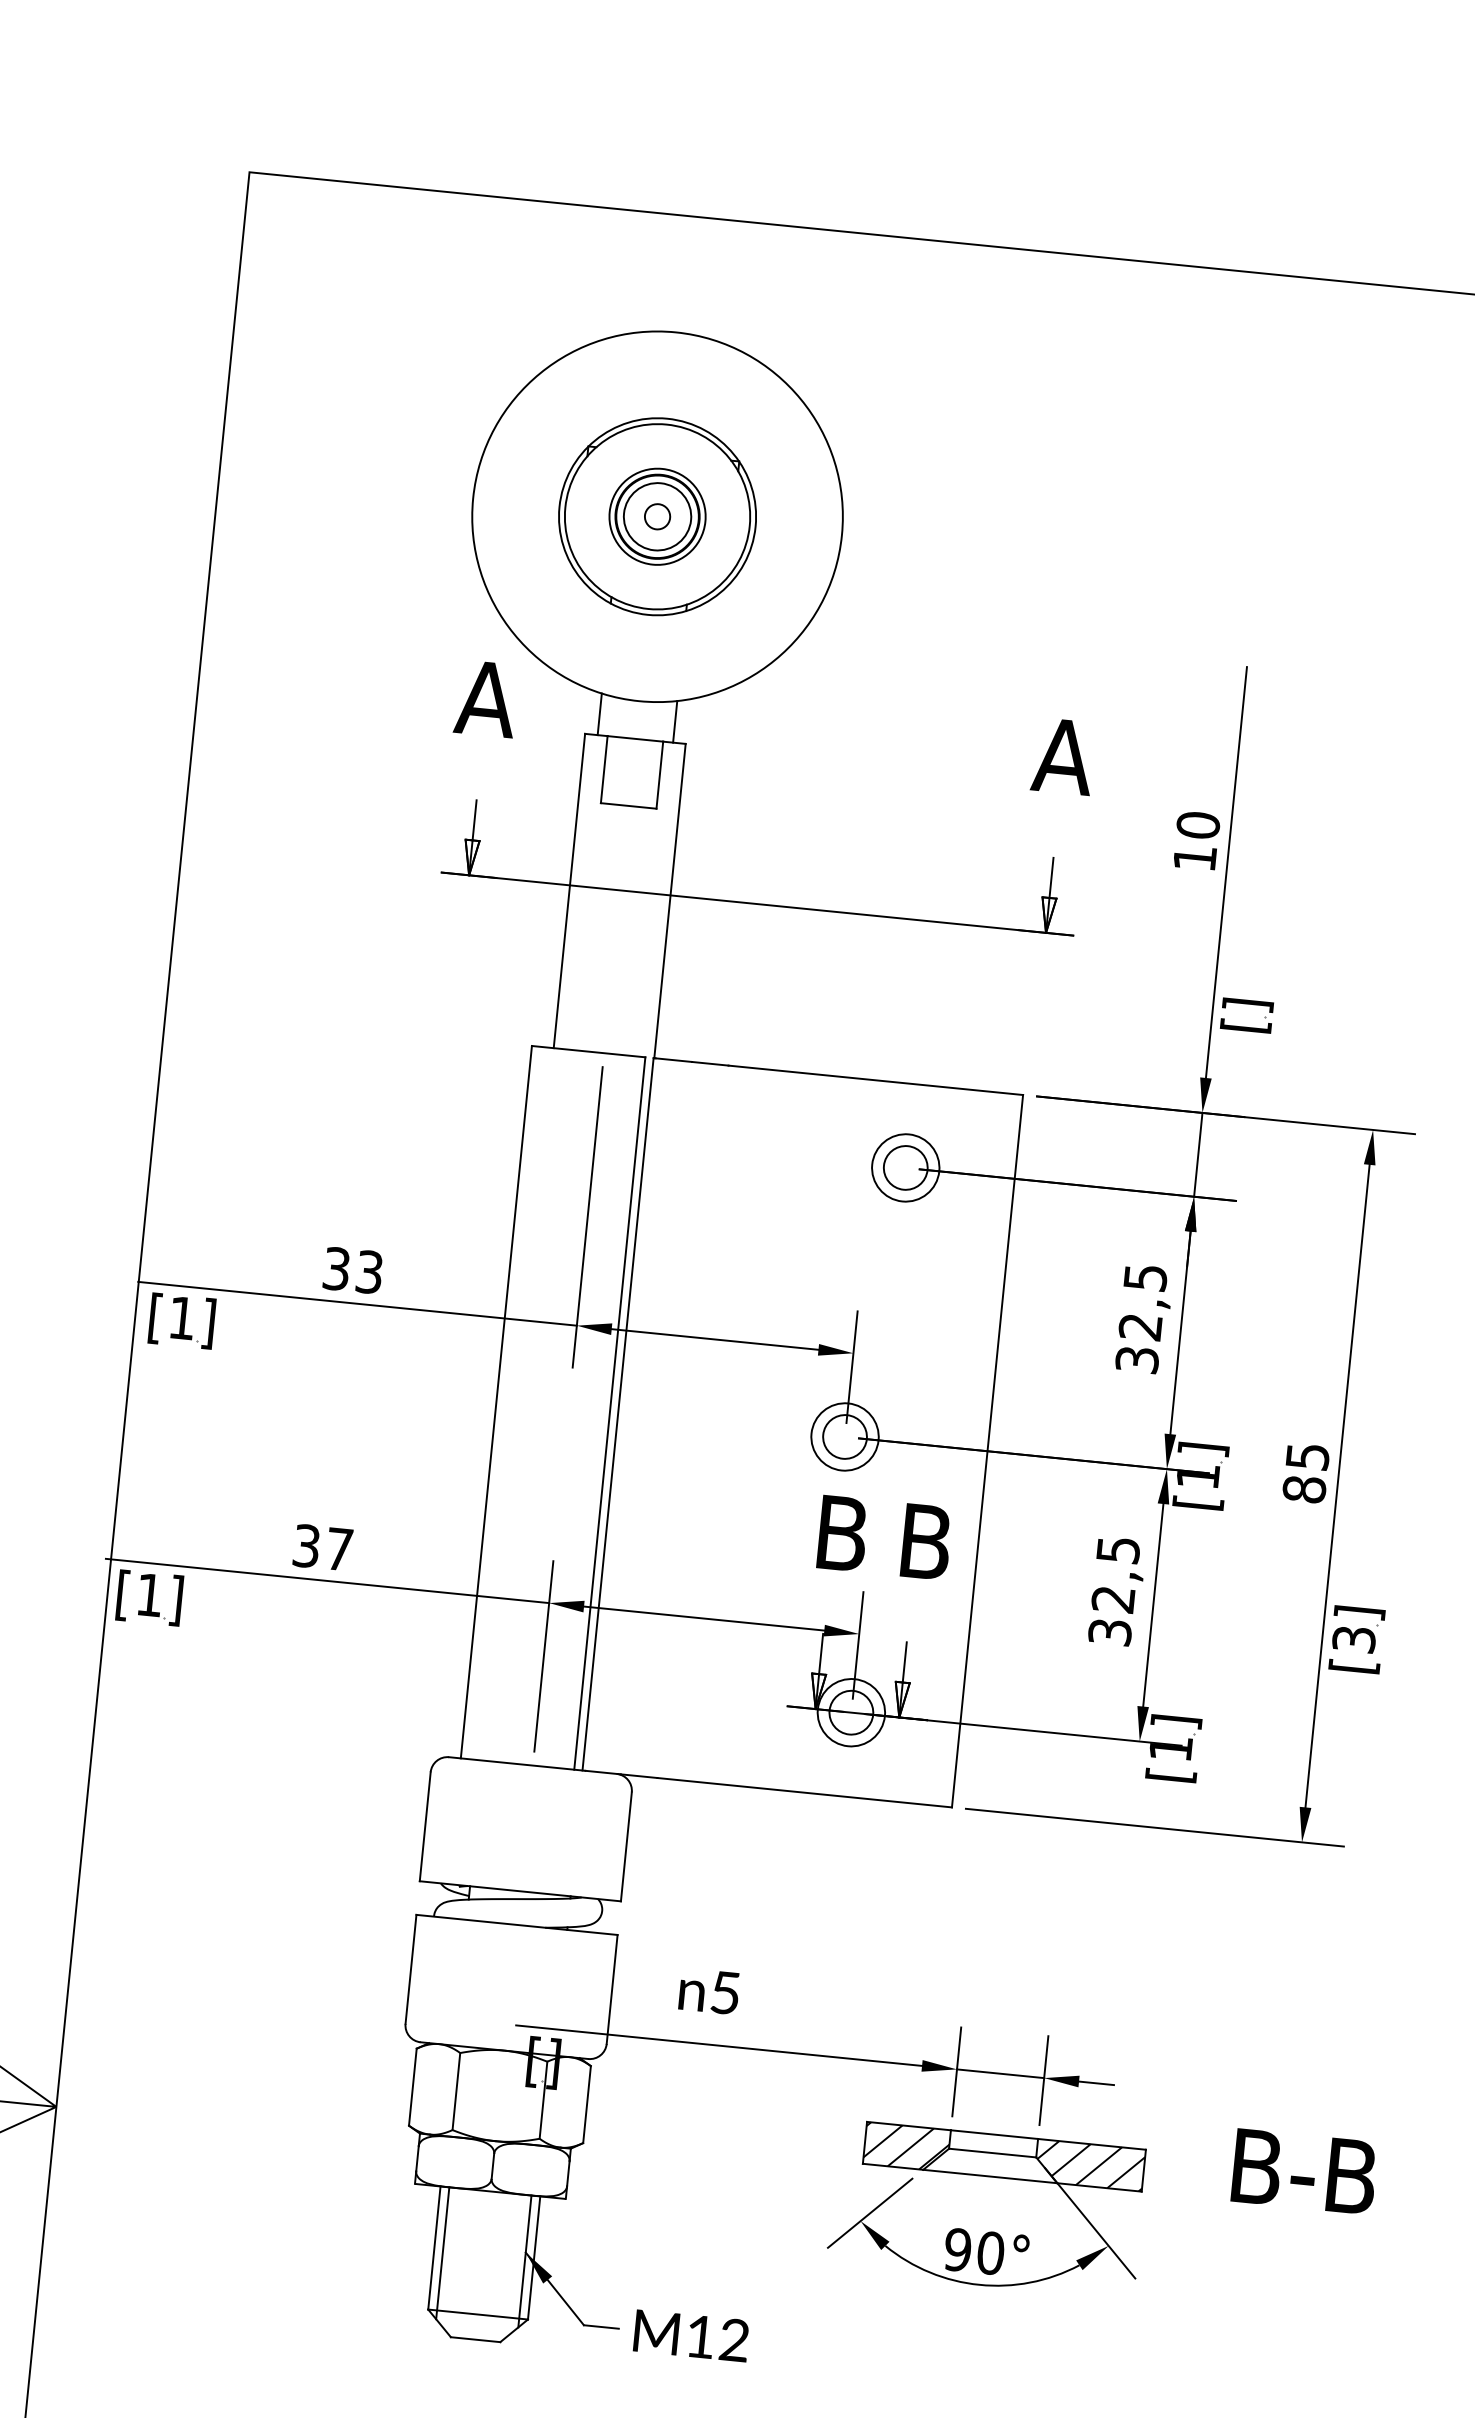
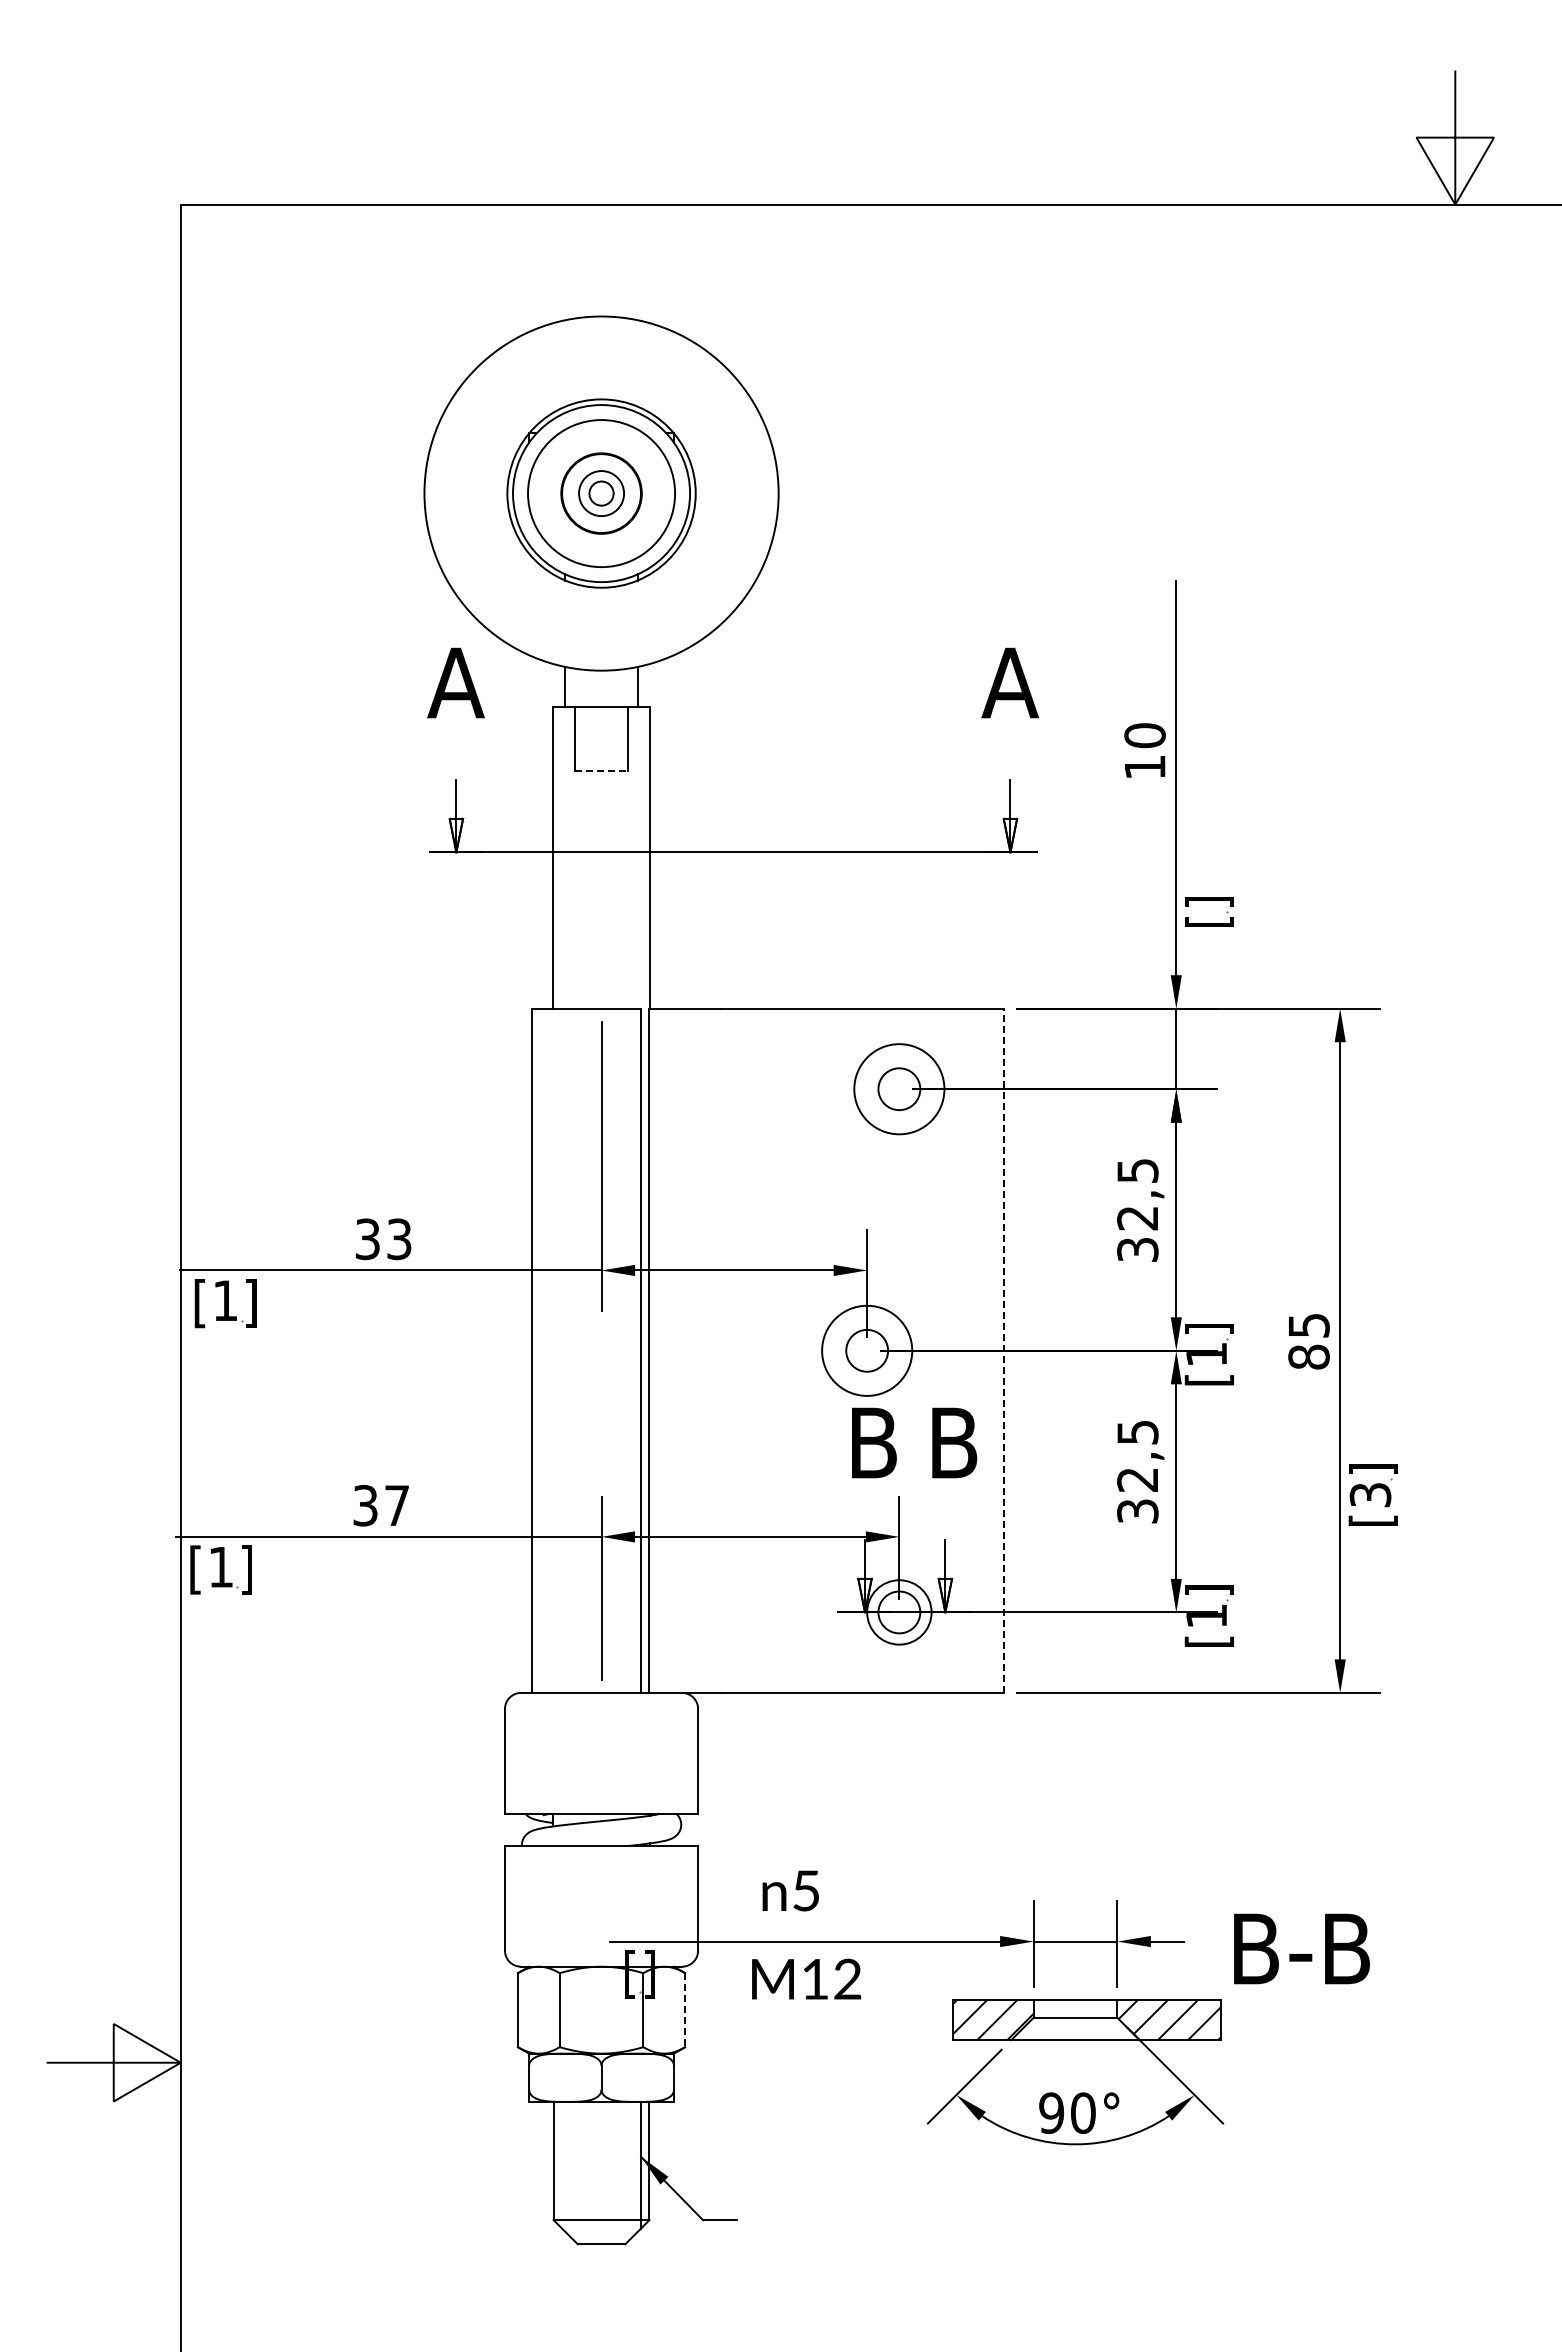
circle: (657, 516) -> (601, 493), size x0.7
circle: (657, 516) -> (601, 493), size x1.6
line: (628, 806) -> (601, 771), solid -> dashed
circle: (905, 1168) -> (899, 1089), size x1.4
circle: (844, 1436) -> (866, 1350), size x1.4
line: (988, 1450) -> (1004, 1350), solid -> dashed
line: (587, 2104) -> (685, 2010), solid -> dashed
text: (1304, 2171) -> (1301, 1948), moved
line: (443, 2252) -> (562, 2164), removed
text: (691, 2335) -> (806, 1978), moved

